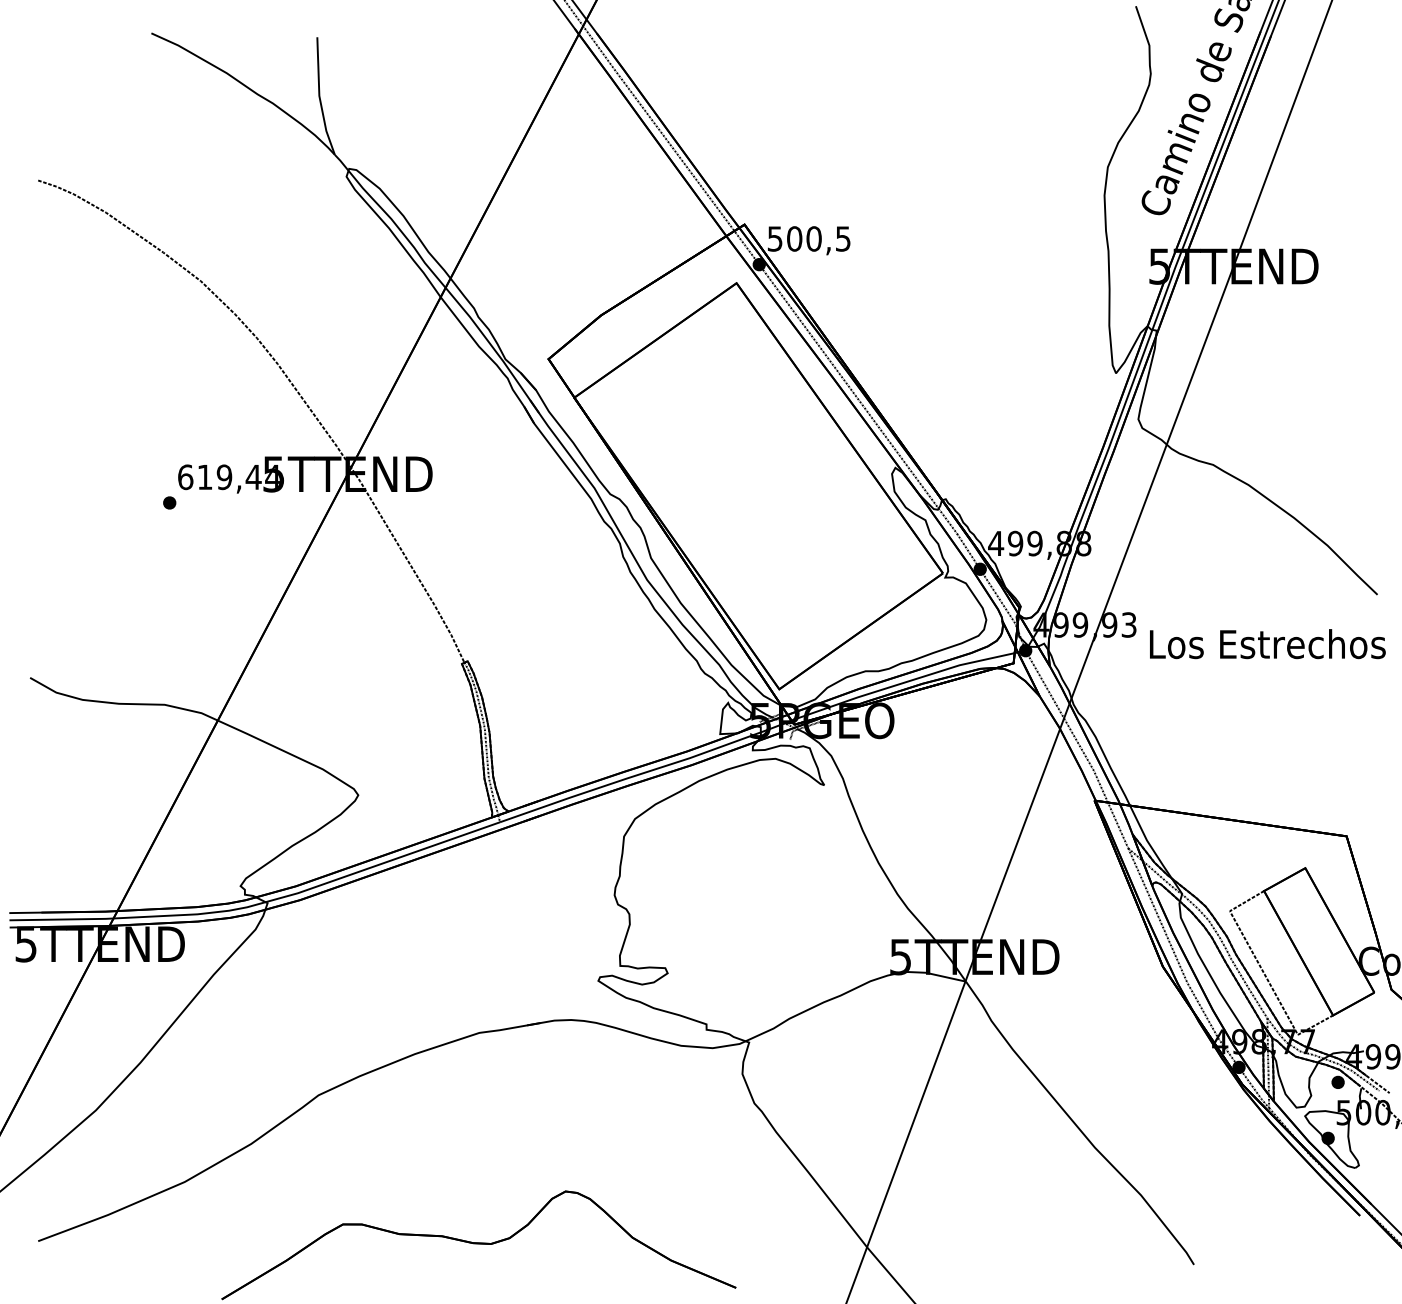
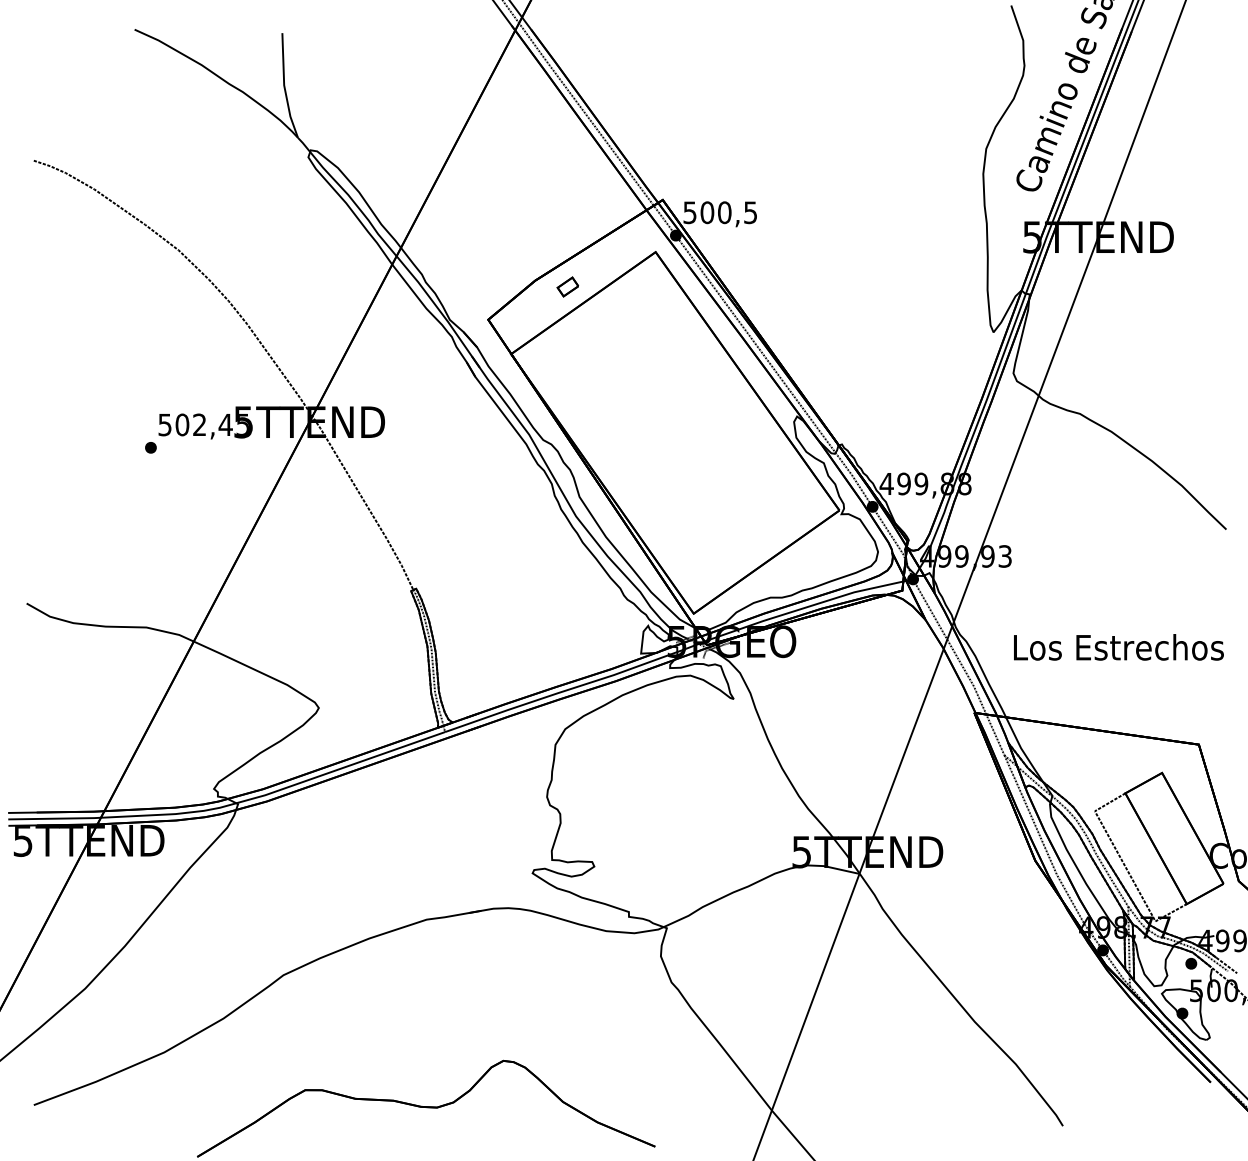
part: (637, 321) -> (567, 286), added
text: (228, 477) -> (203, 425), 619,44 -> 502,45
text: (1267, 644) -> (1118, 647), moved

